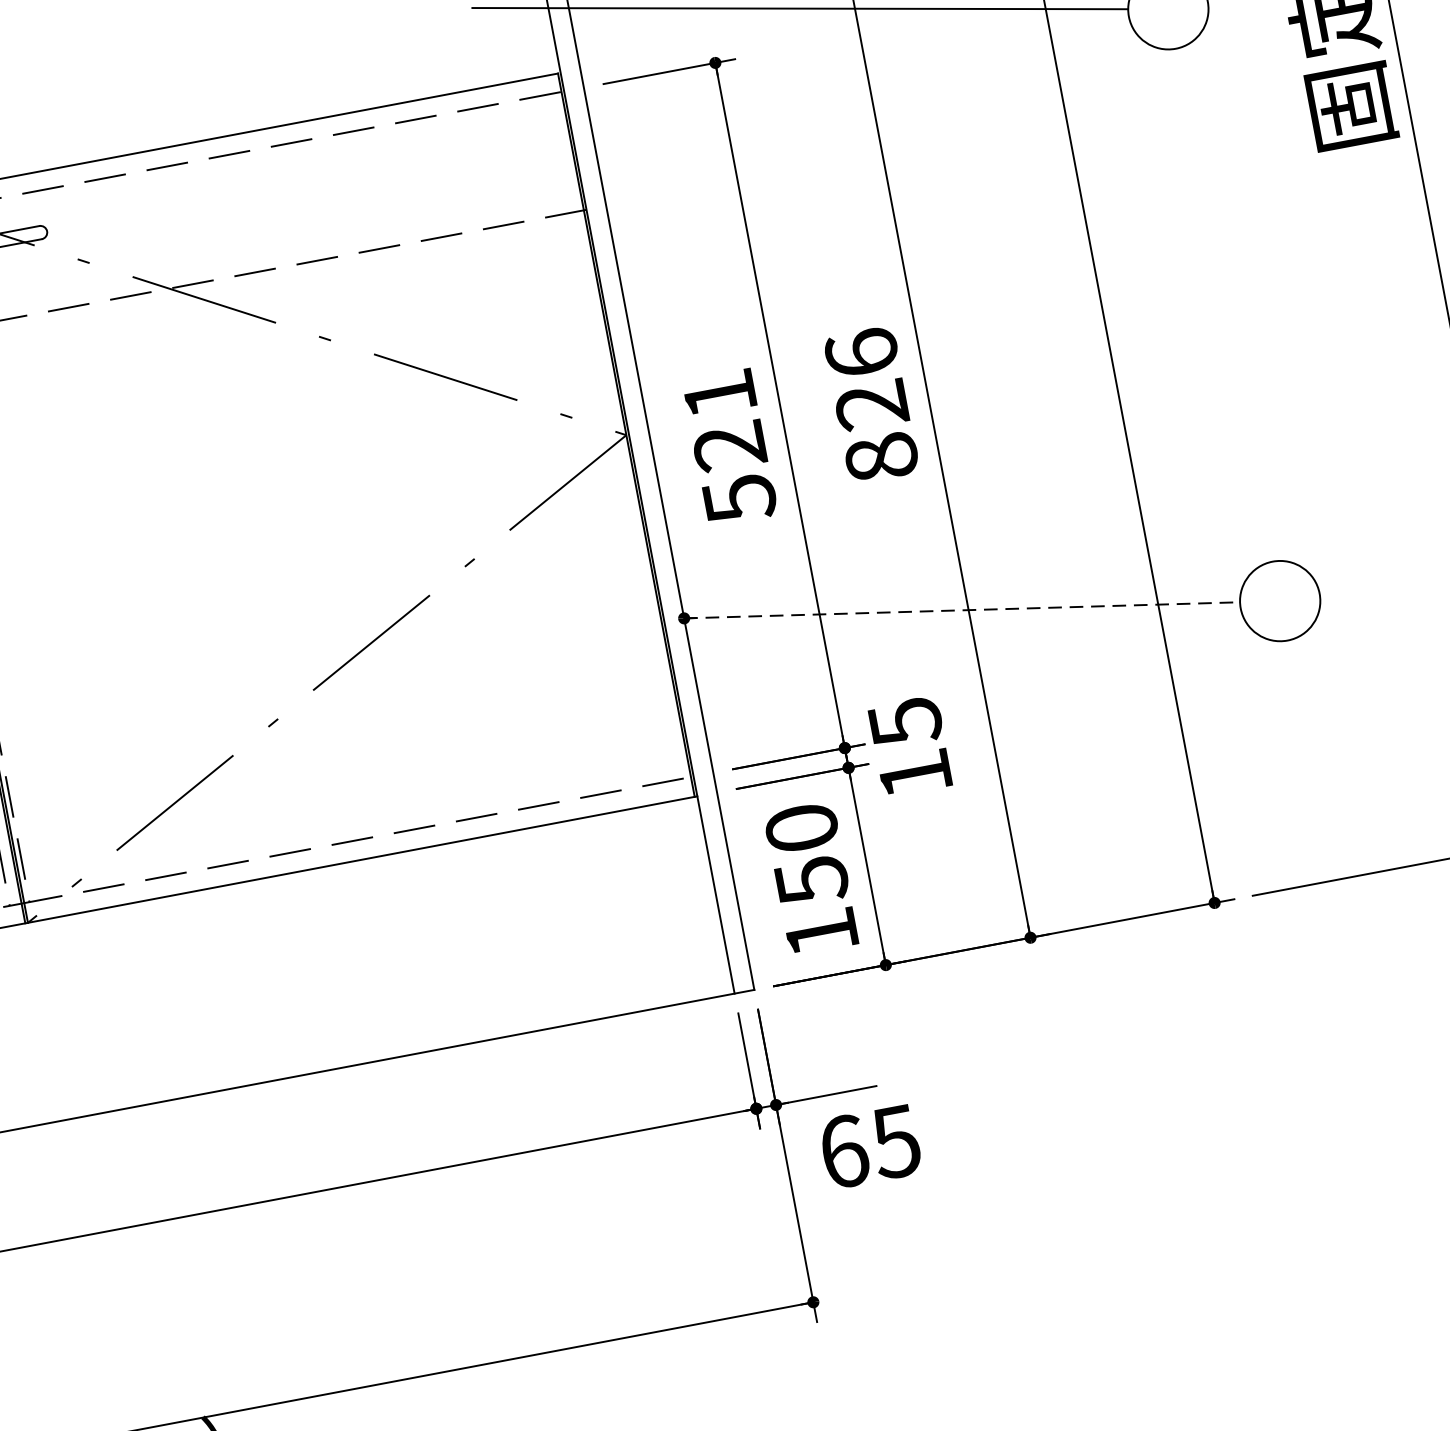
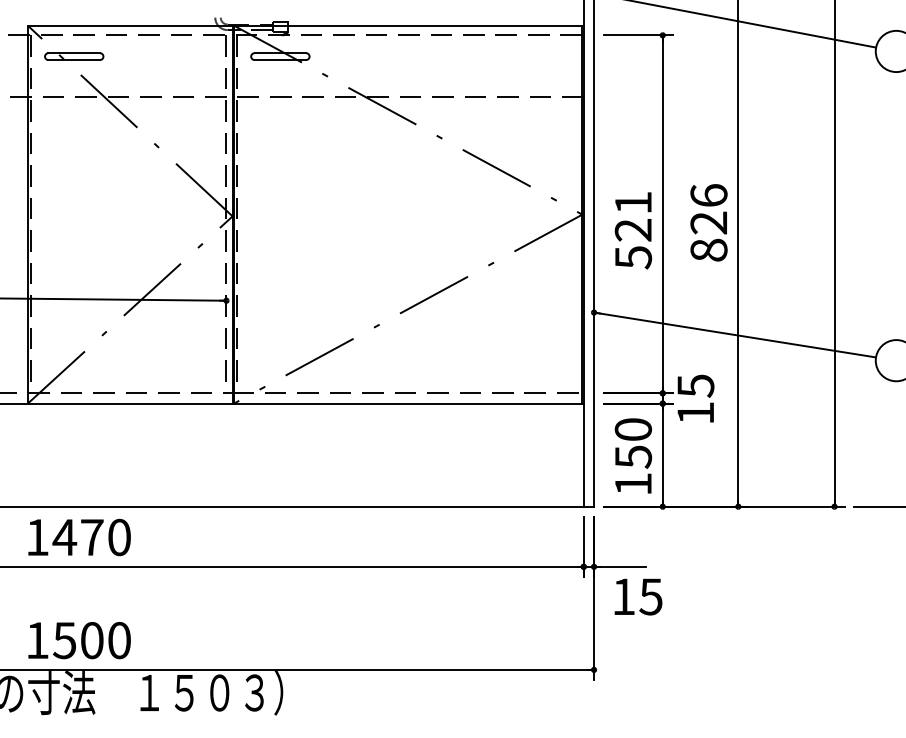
line: (963, 611) -> (735, 335), dashed -> solid
text: (845, 1150) -> (624, 596), 65 -> 15

